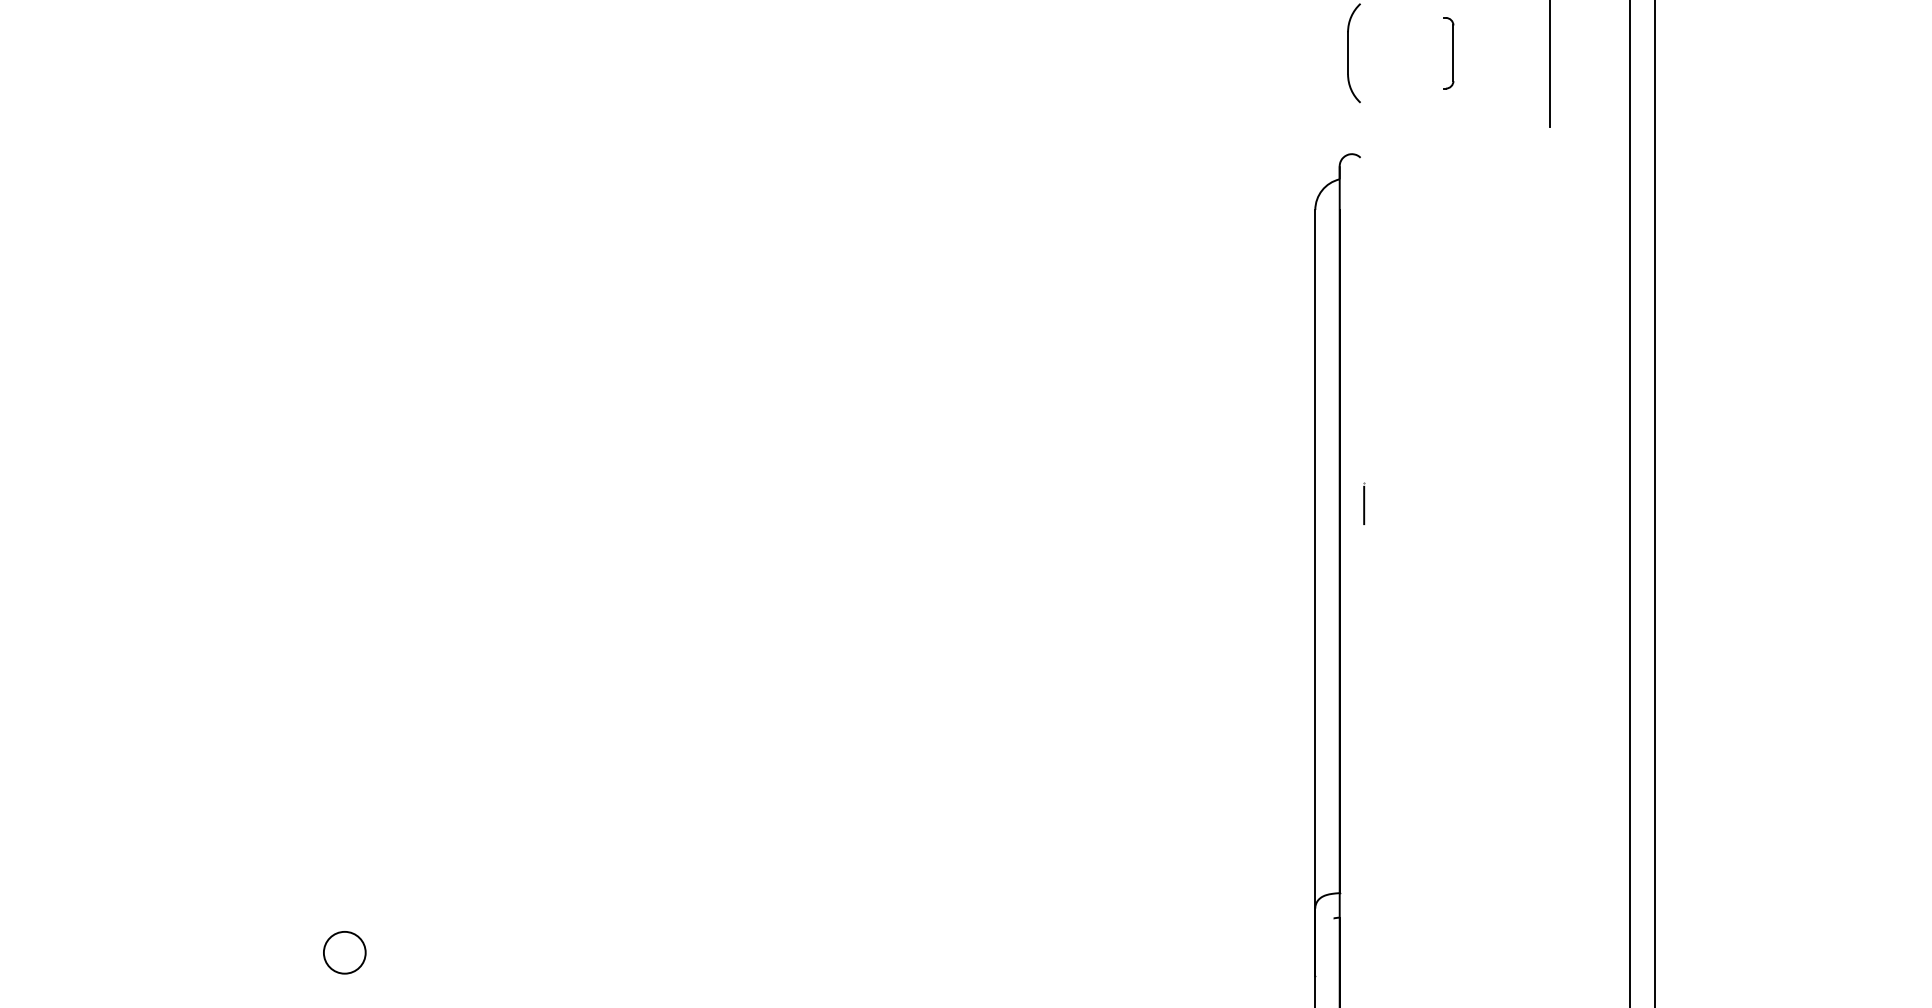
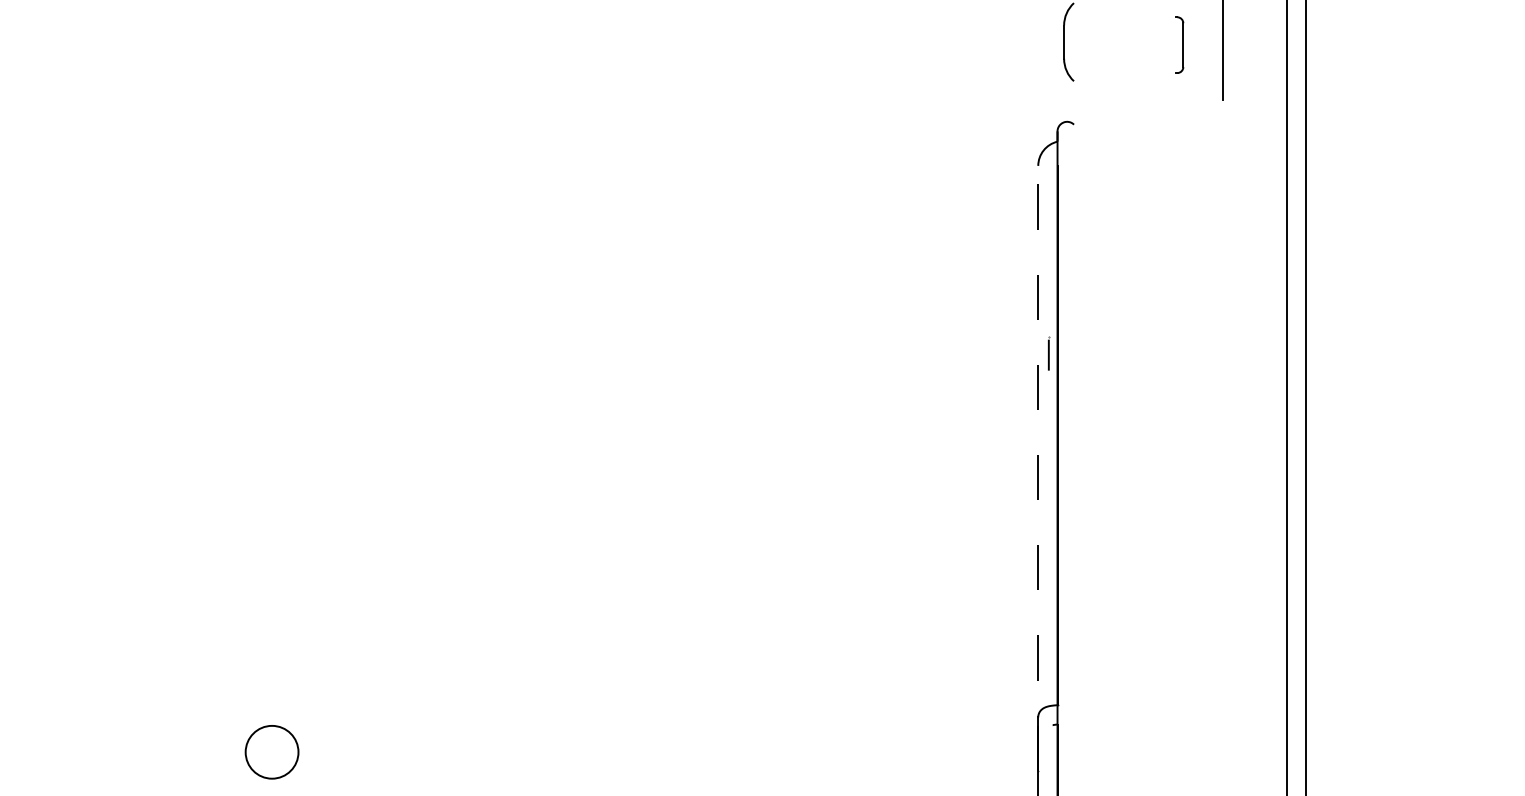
part: (1448, 52) -> (1179, 44), moved
line: (1365, 503) -> (1049, 353), moved
line: (1315, 592) -> (1038, 467), solid -> dashed
circle: (344, 951) -> (271, 751), size x1.6

